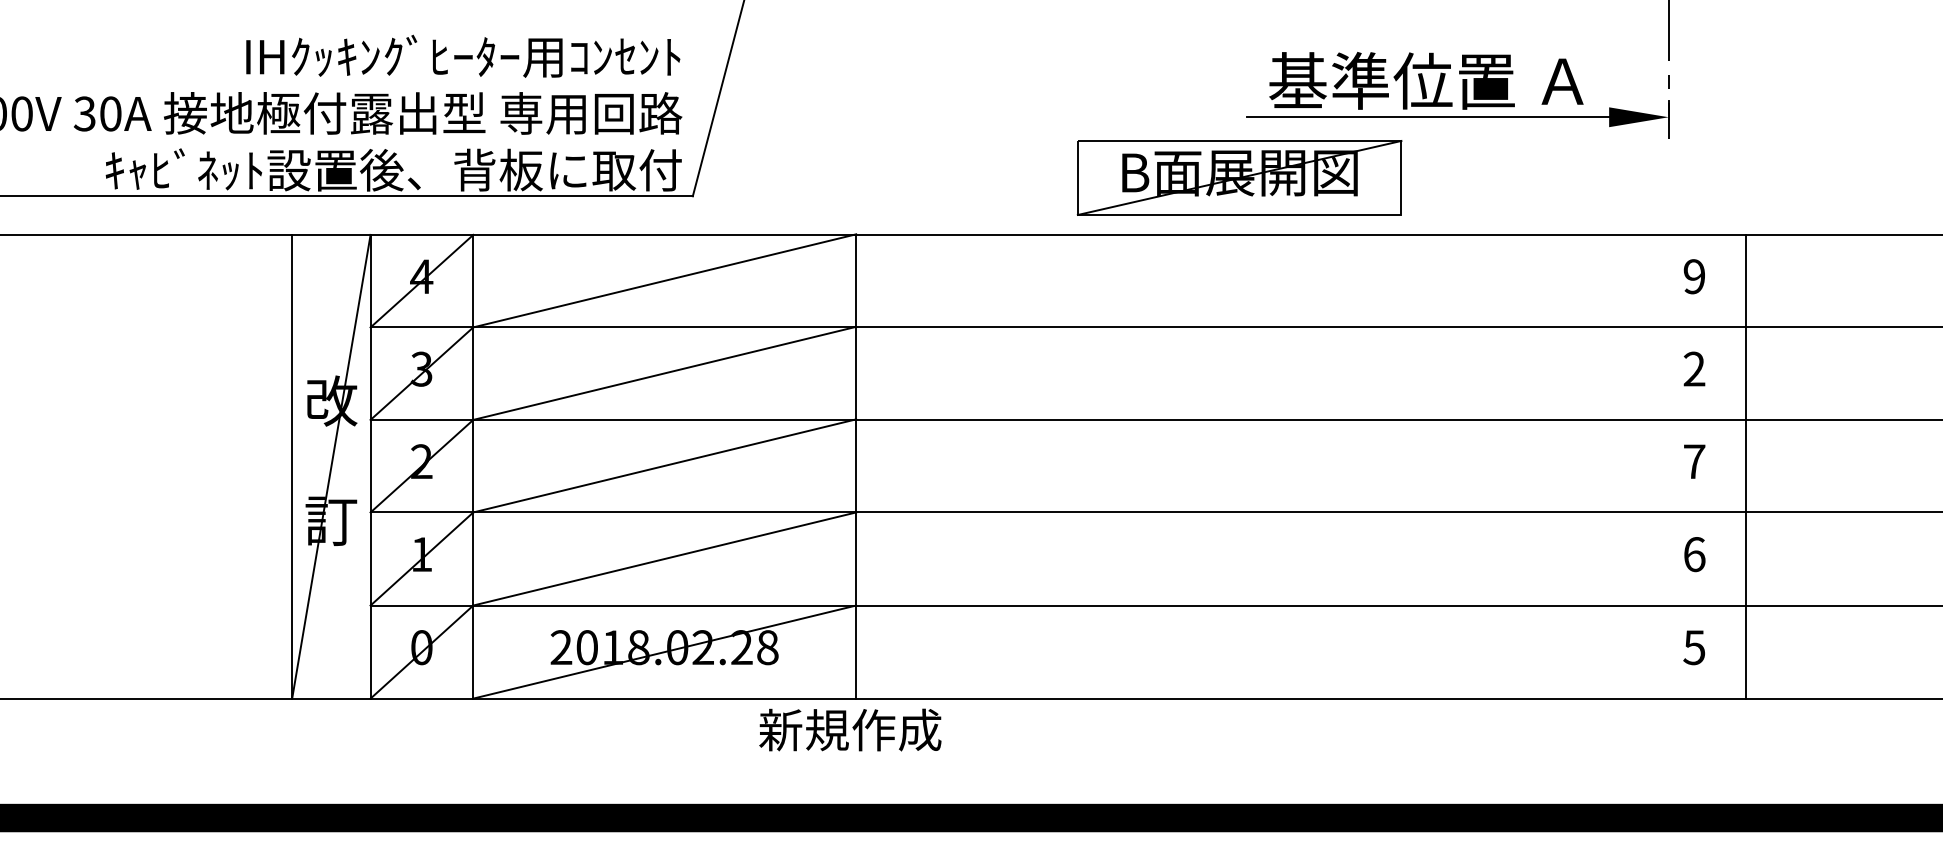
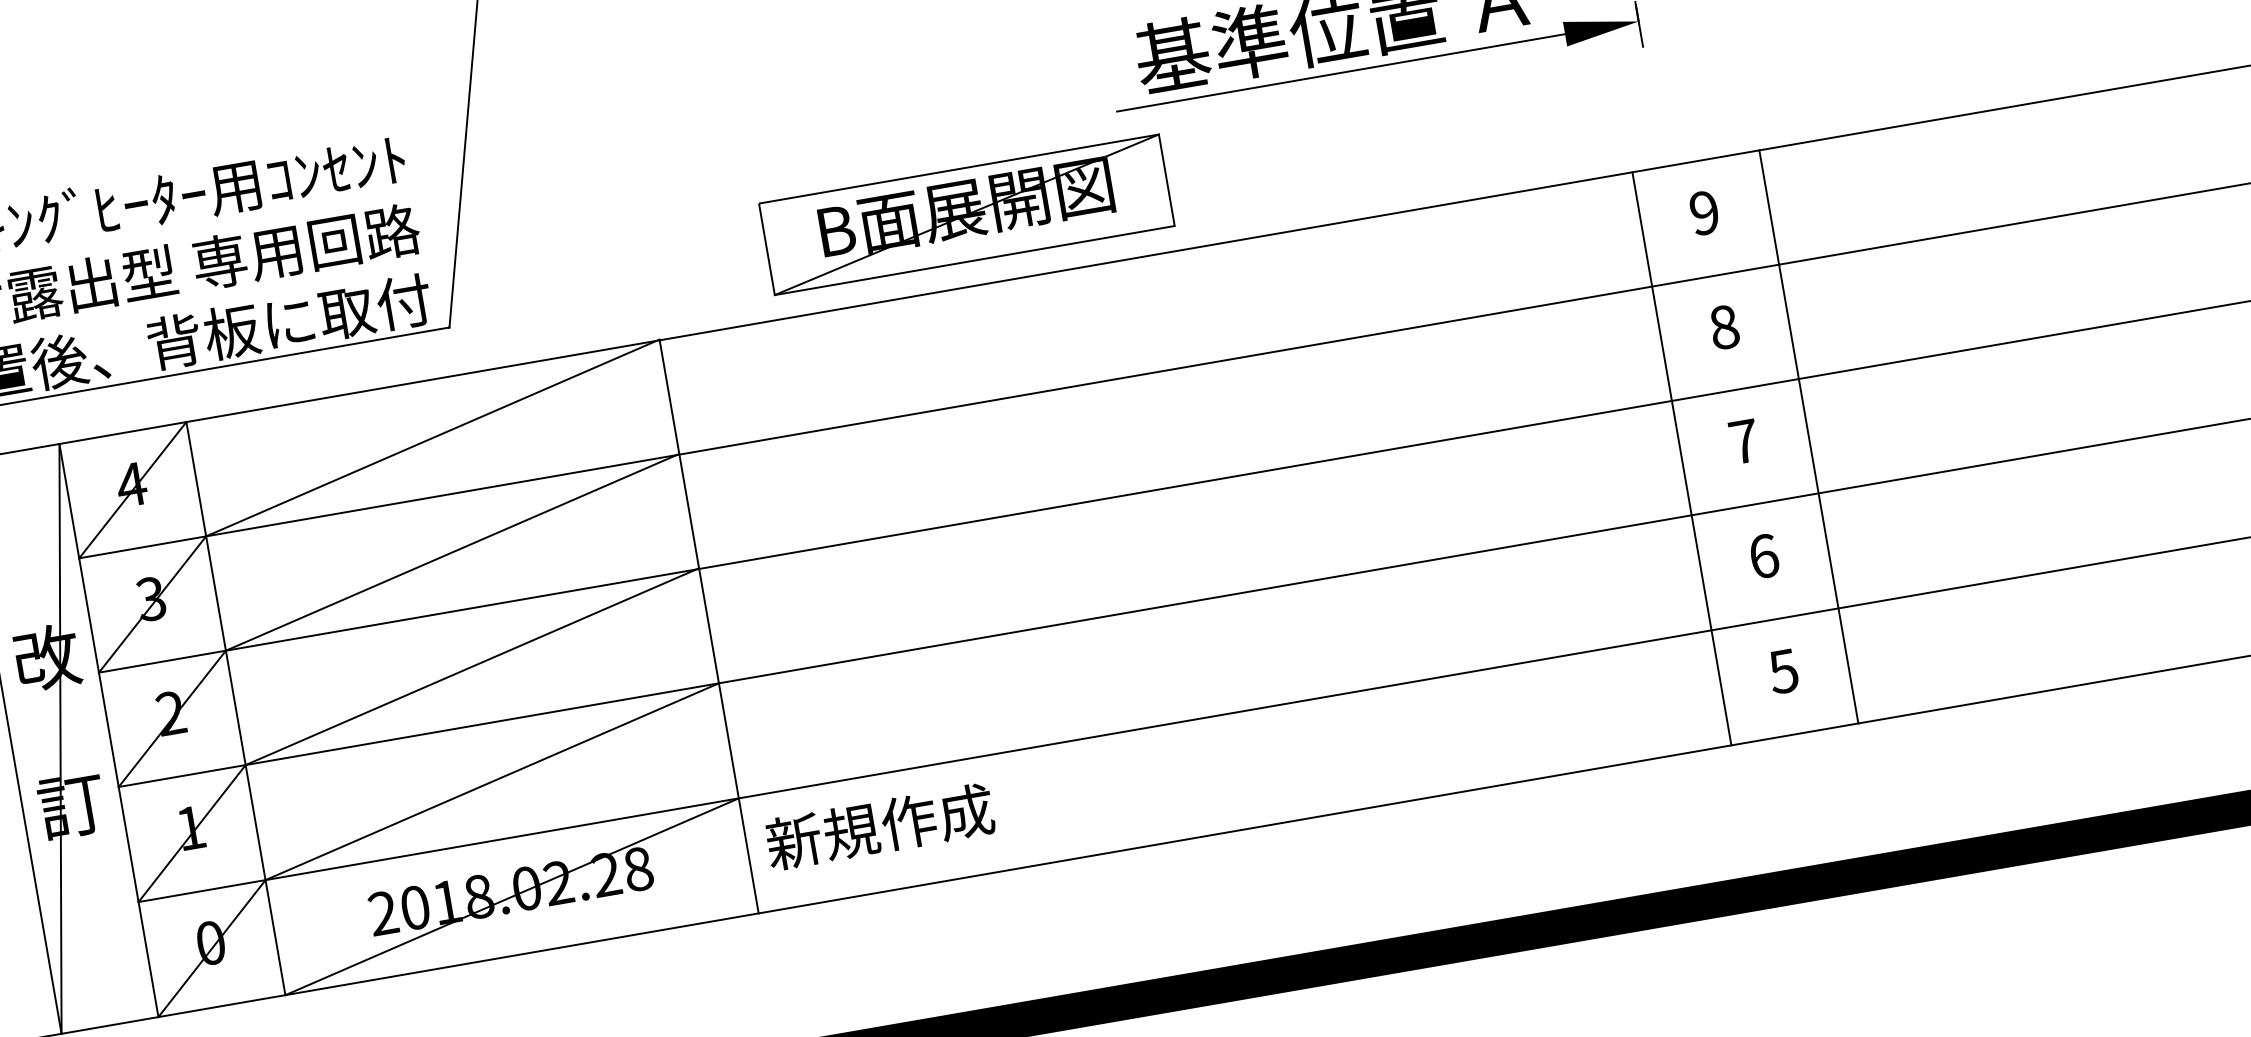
part: (1239, 177) -> (966, 214), moved
text: (1694, 368) -> (1724, 326), 2 -> 8
line: (1643, 466) -> (1682, 458), added
text: (850, 729) -> (880, 826), moved

